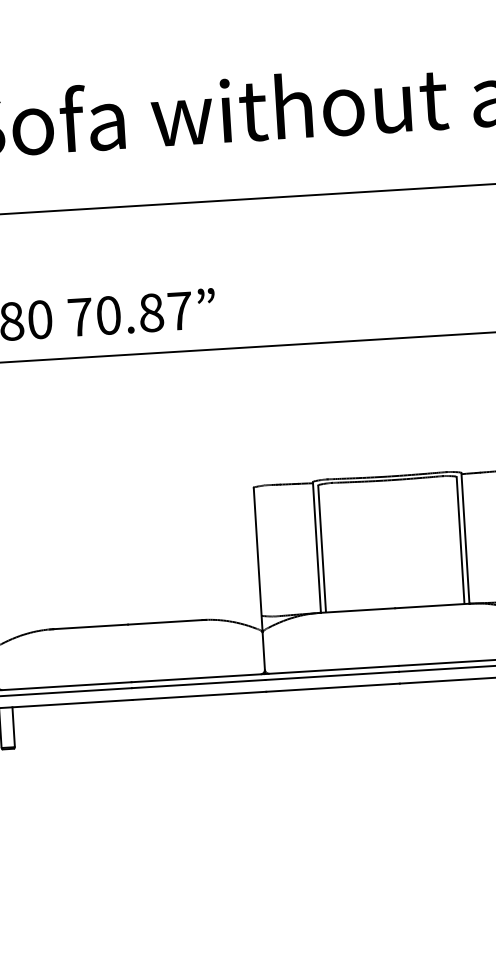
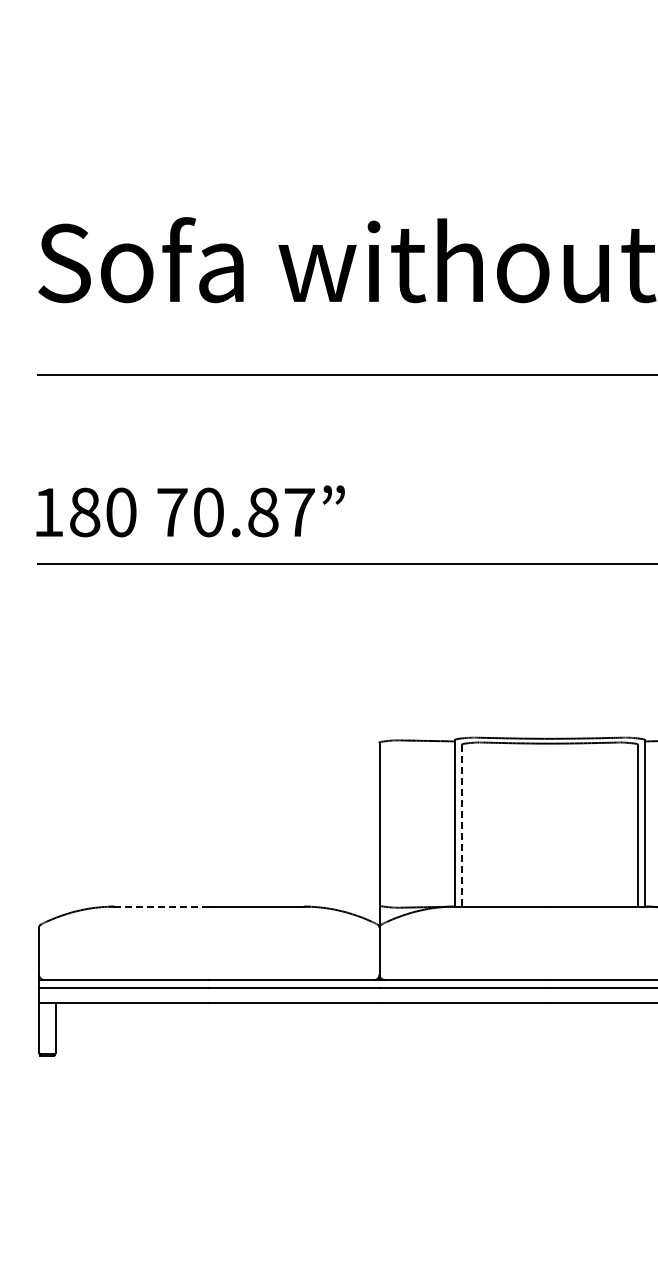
line: (321, 548) -> (461, 824), solid -> dashed
line: (90, 626) -> (161, 906), solid -> dashed

